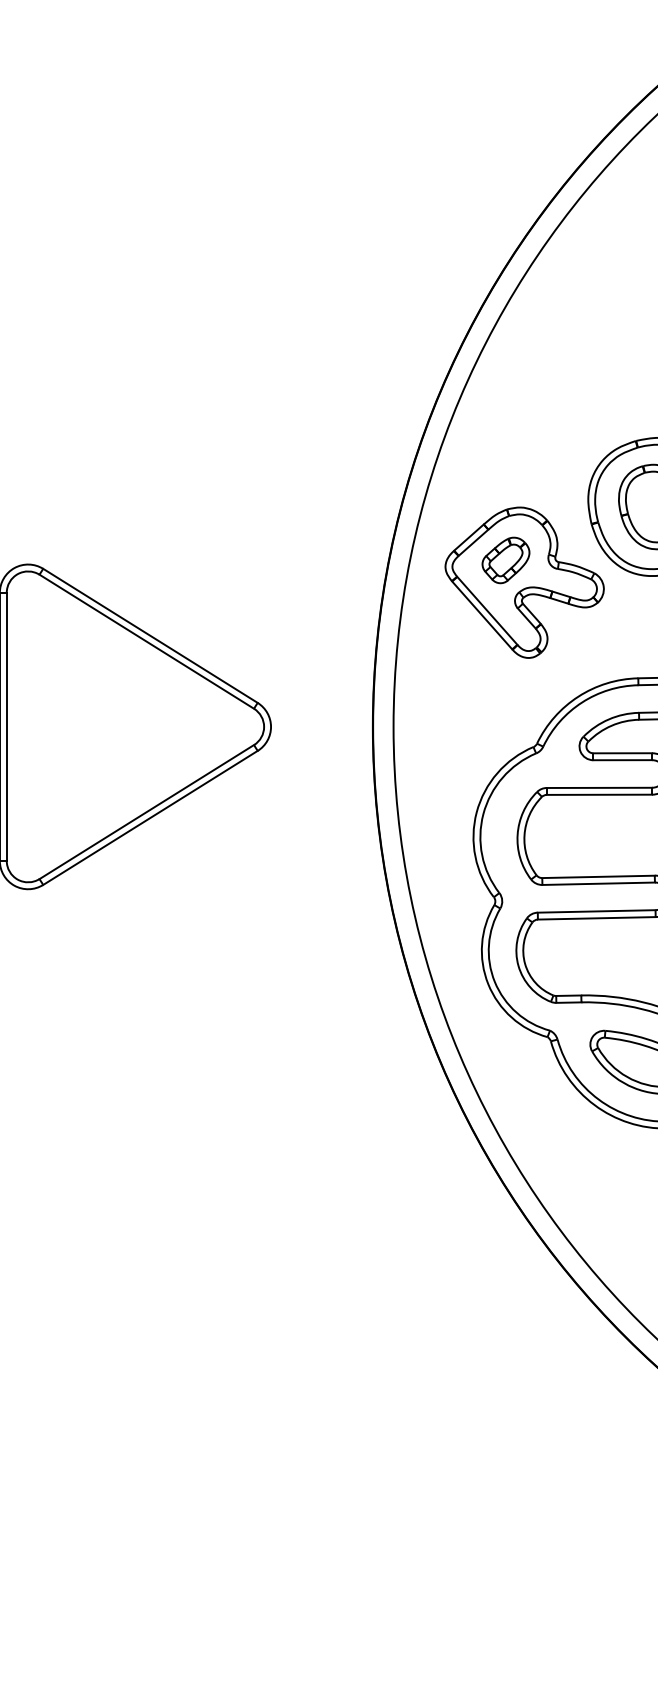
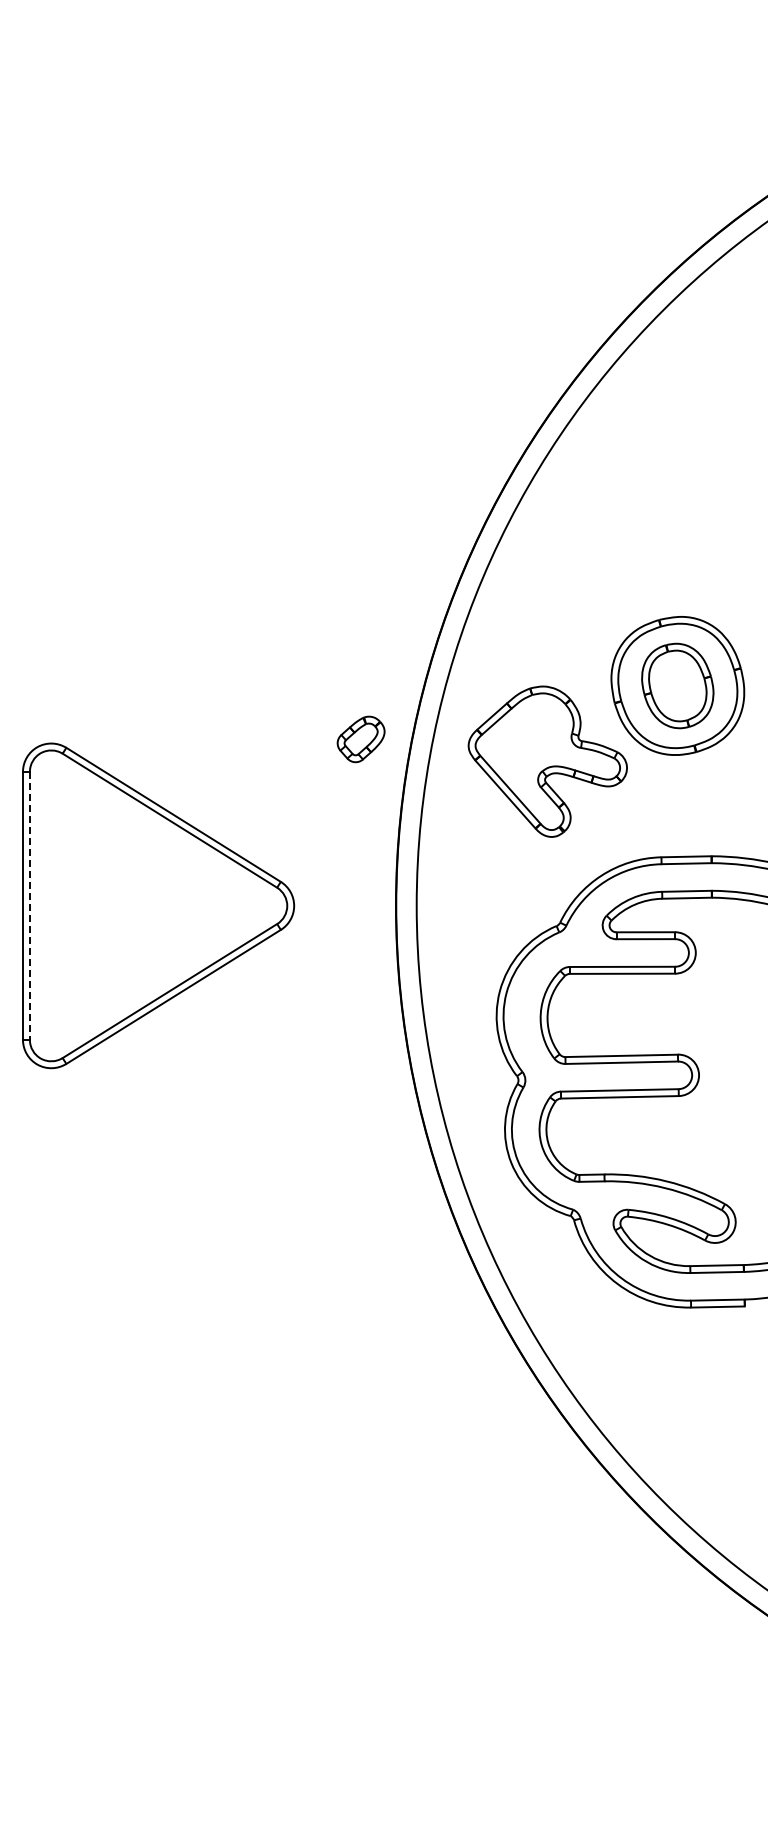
part: (505, 560) -> (360, 739), moved
line: (6, 727) -> (29, 906), solid -> dashed

